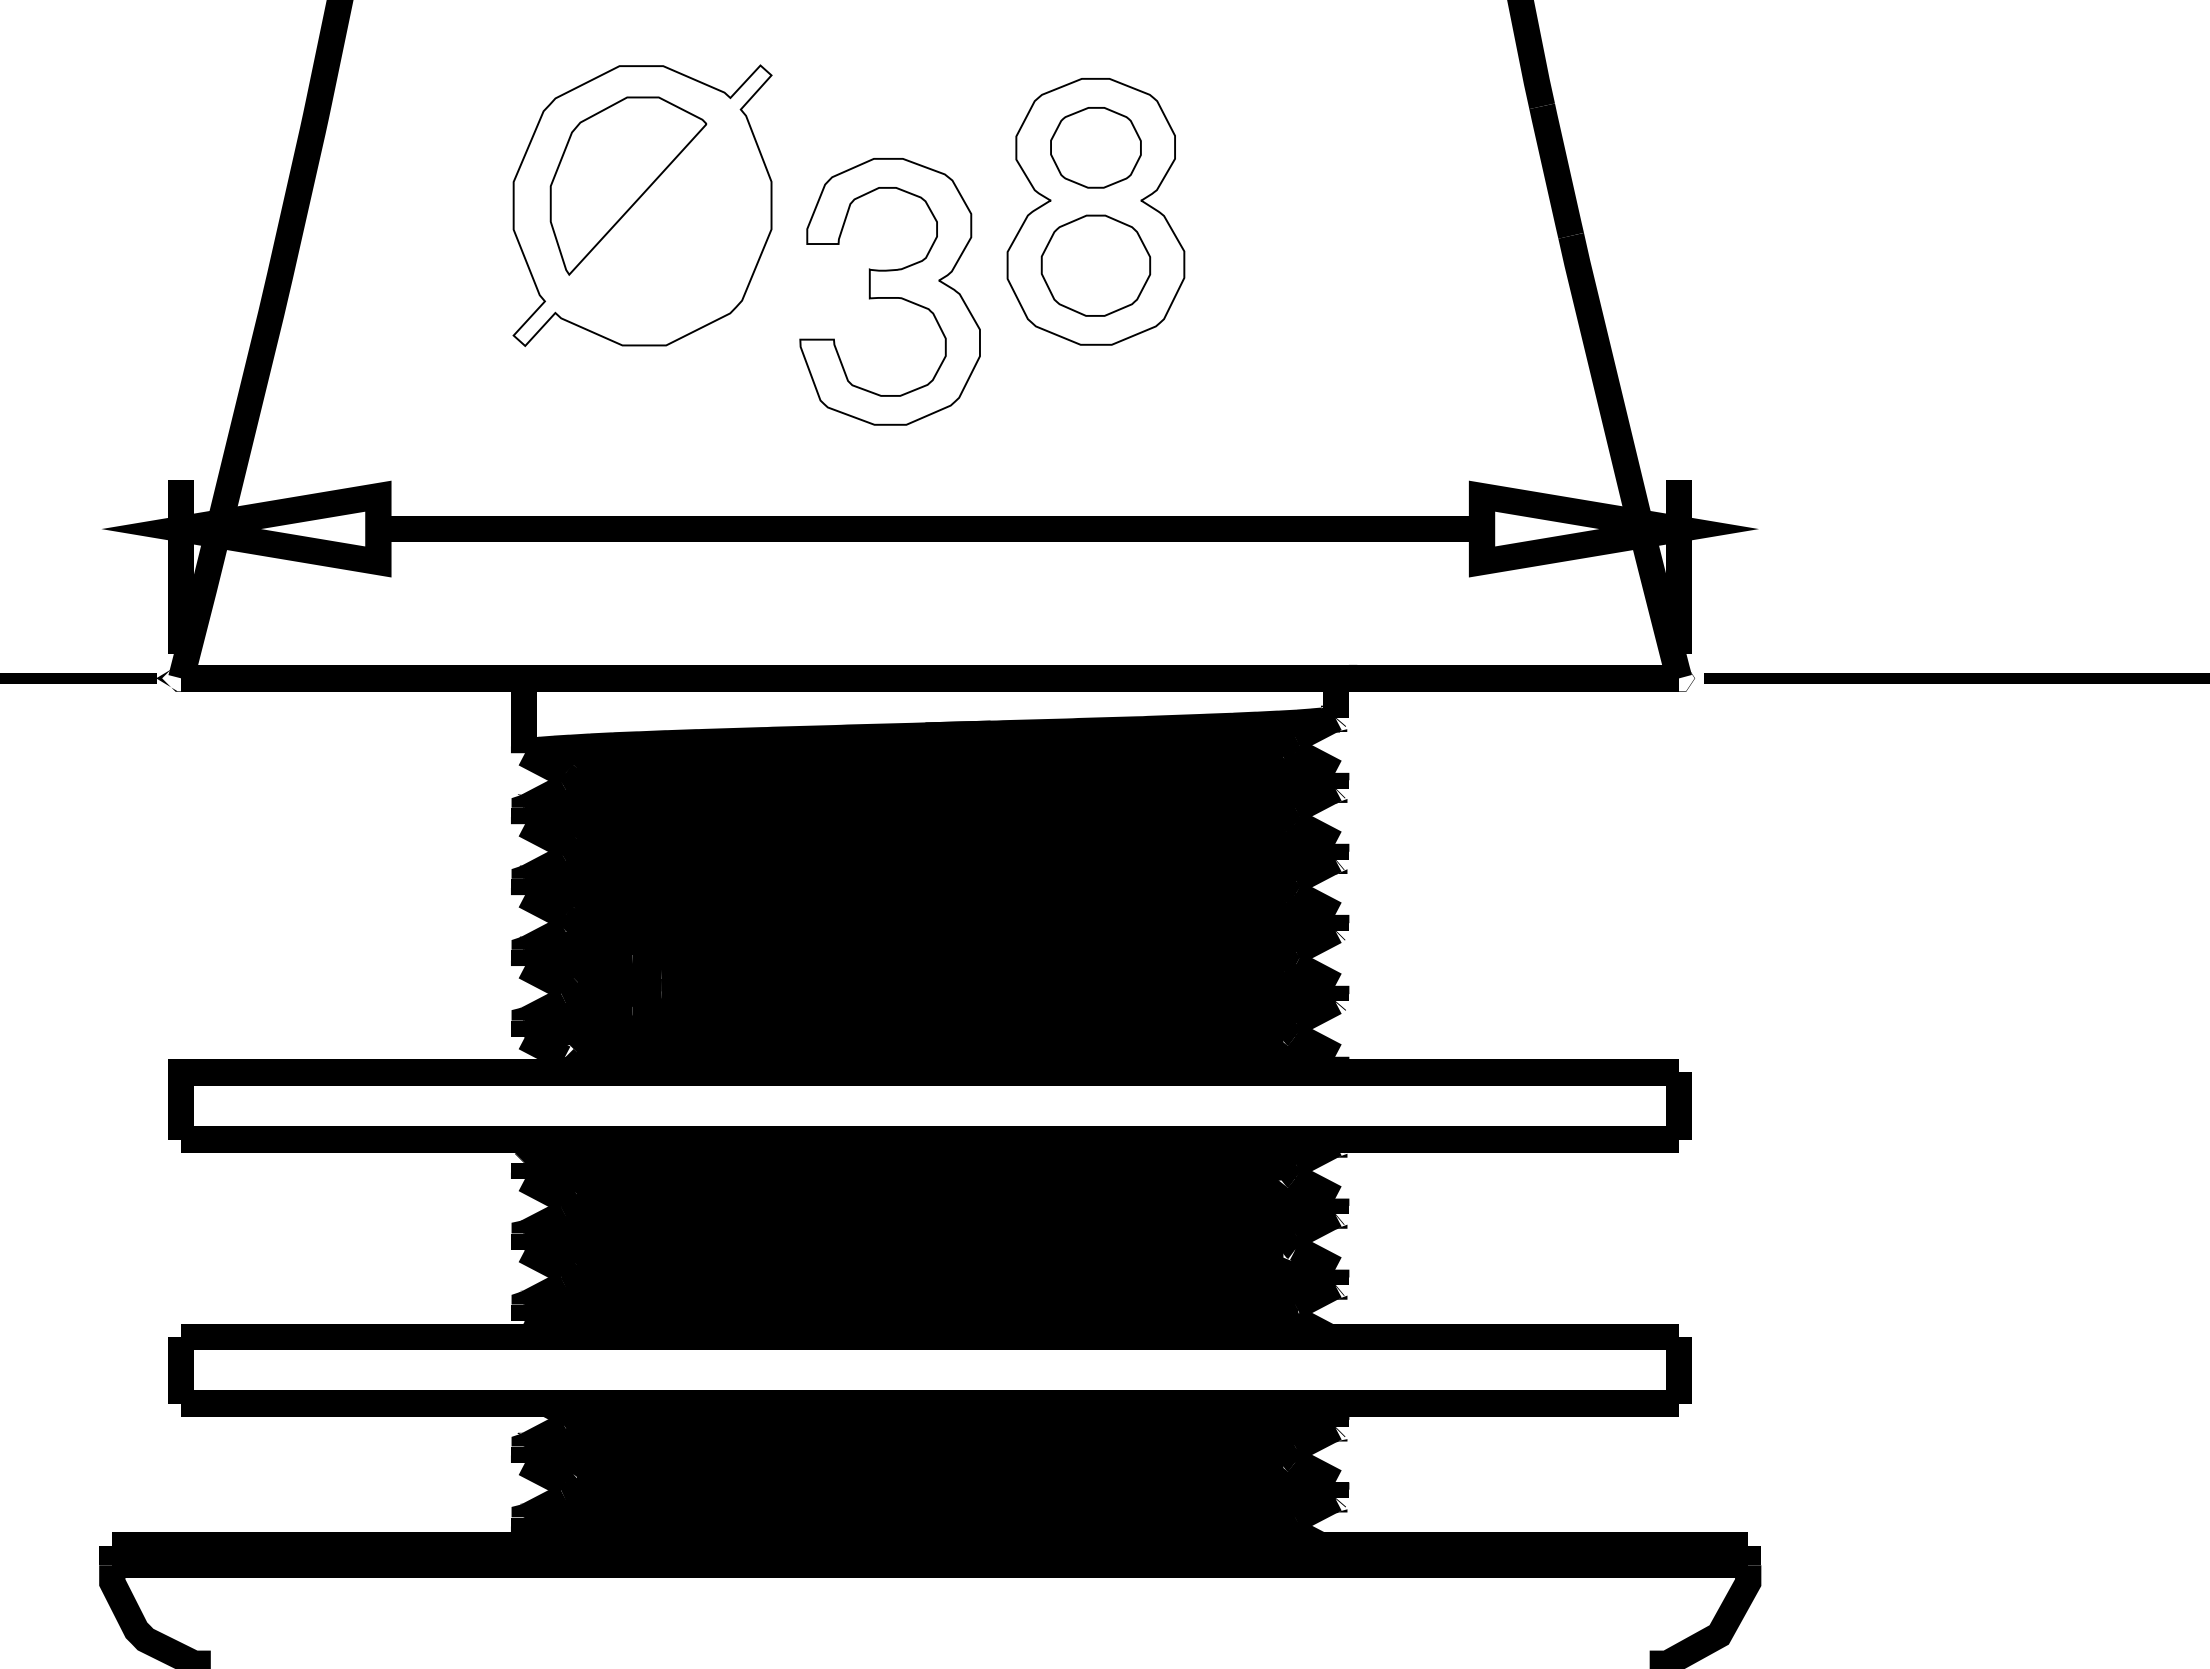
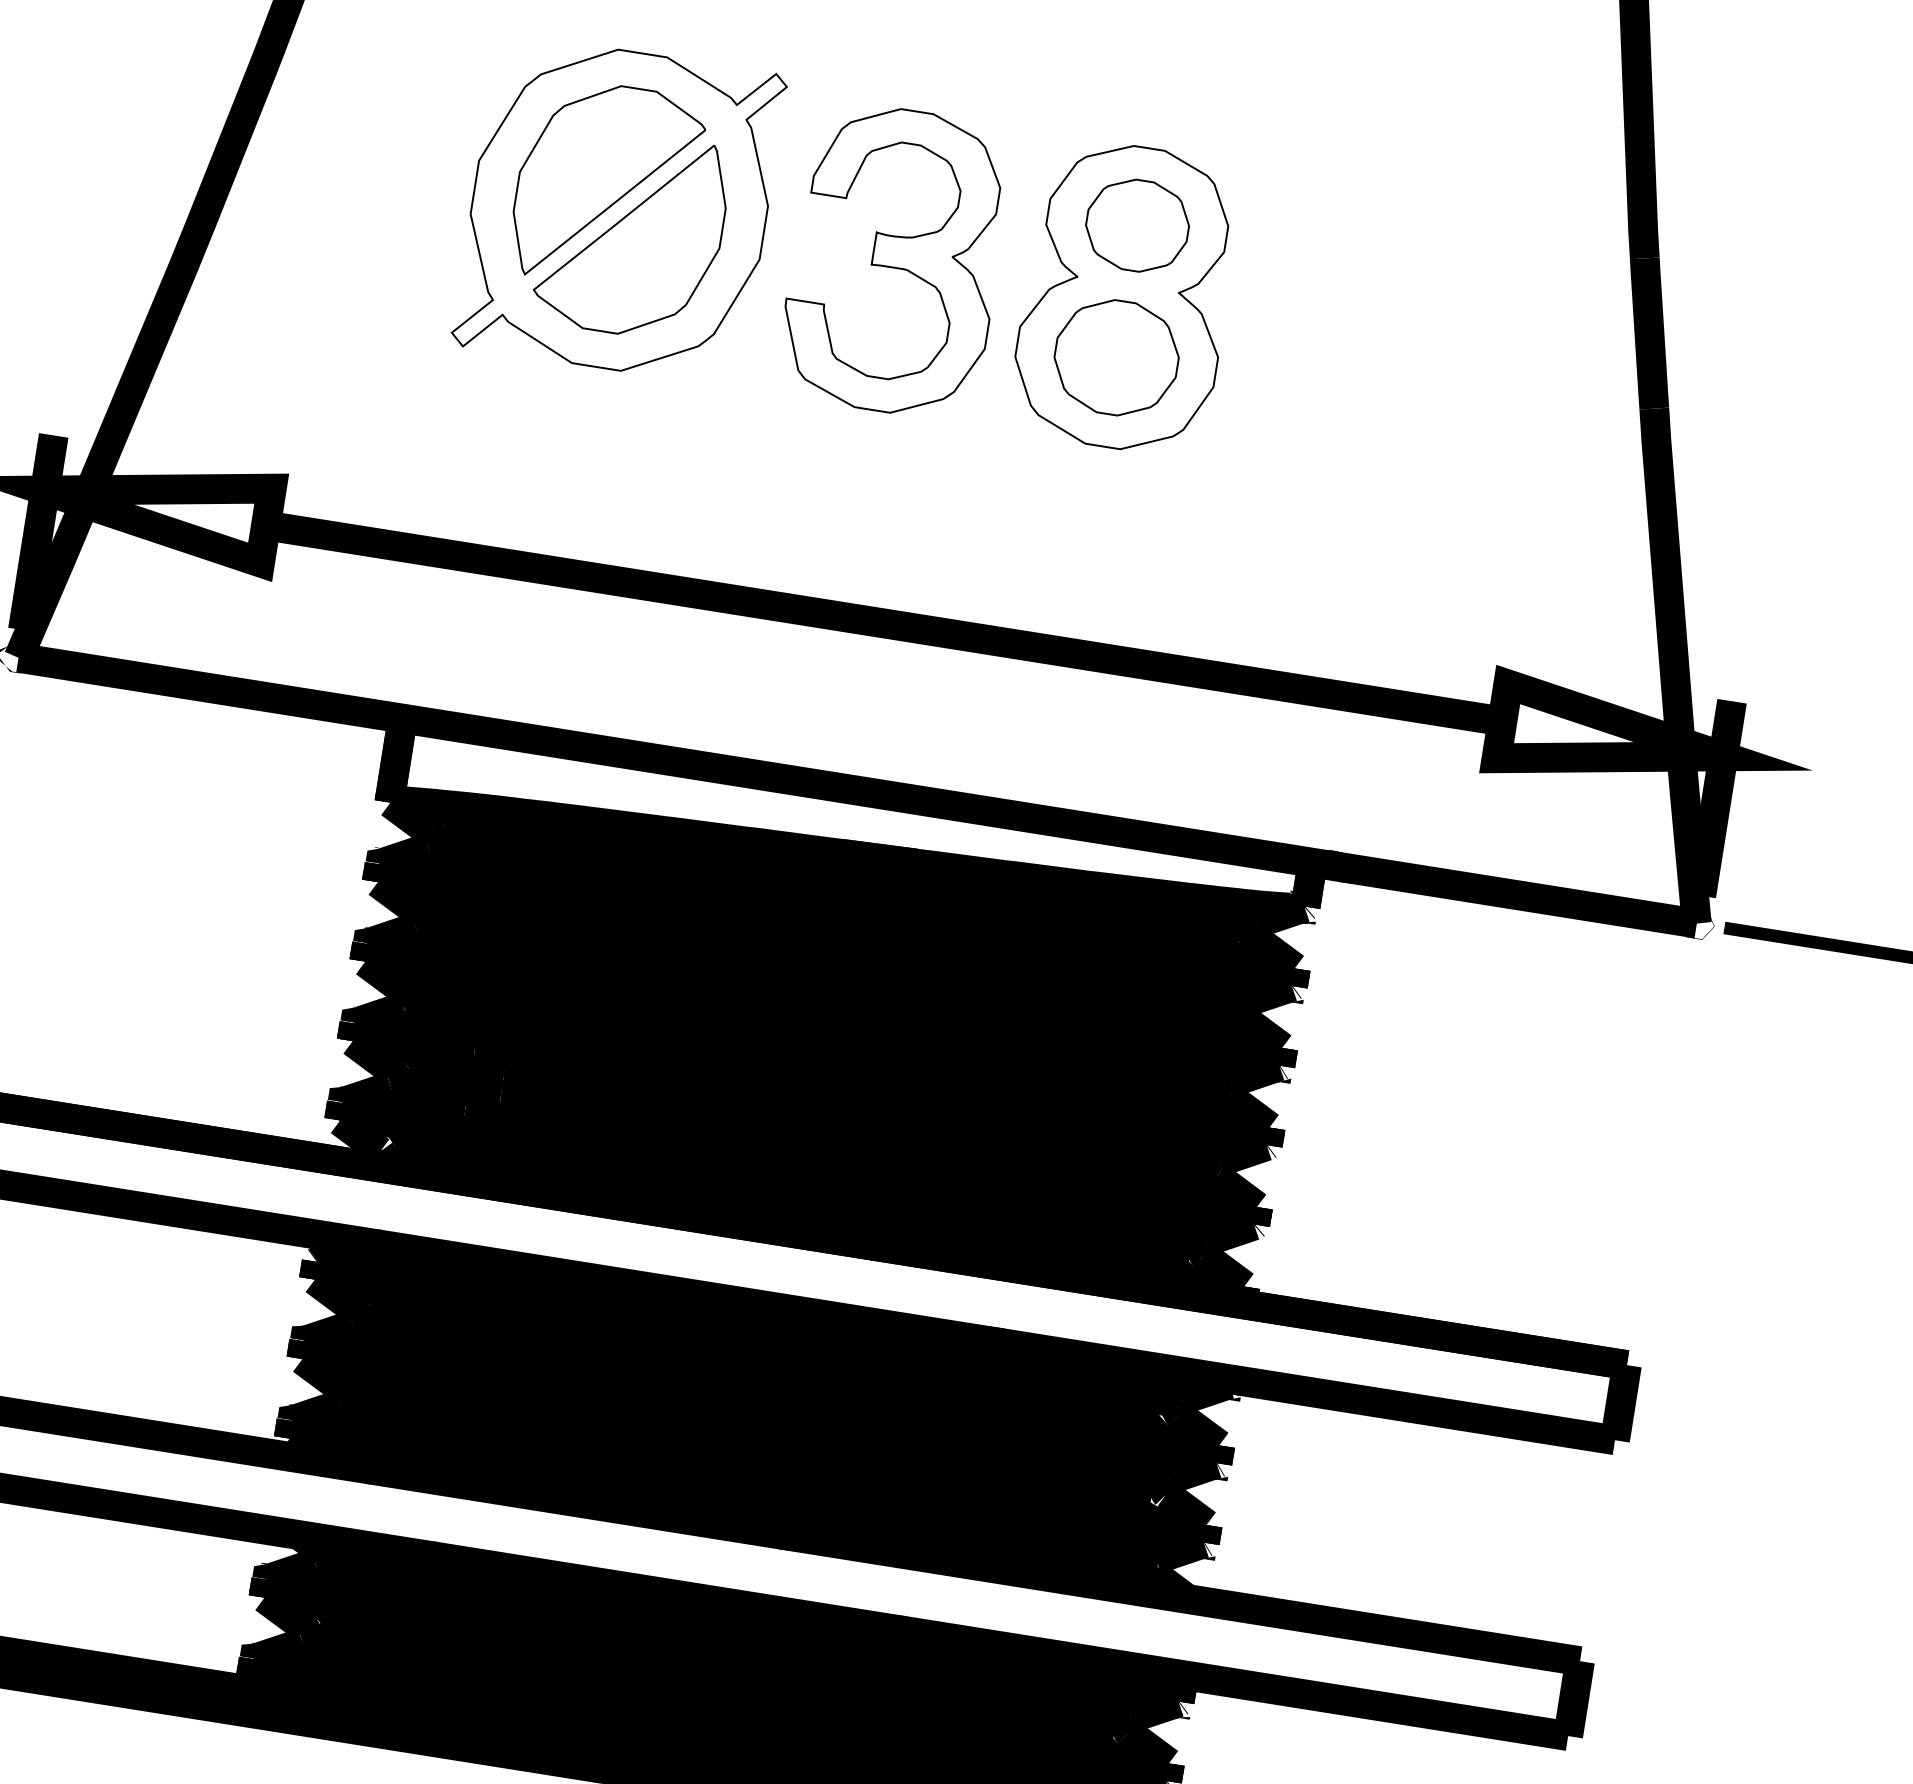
part: (656, 224) -> (631, 233), added
part: (889, 291) -> (894, 260), moved

